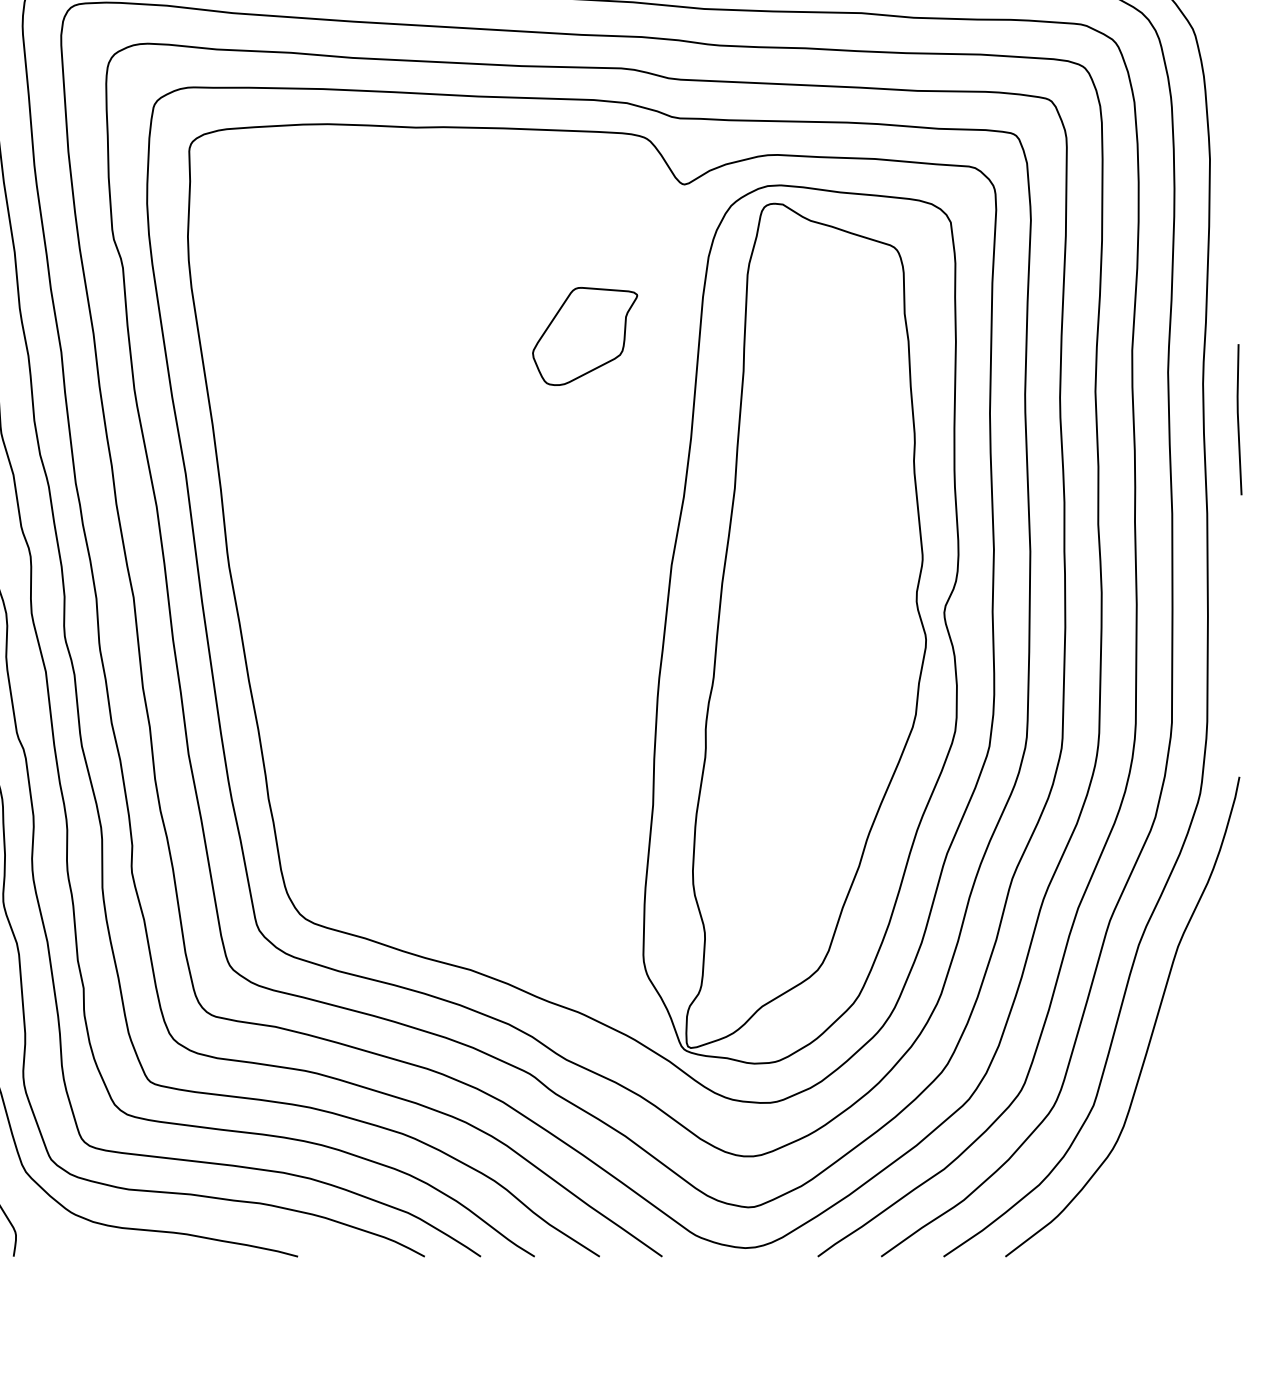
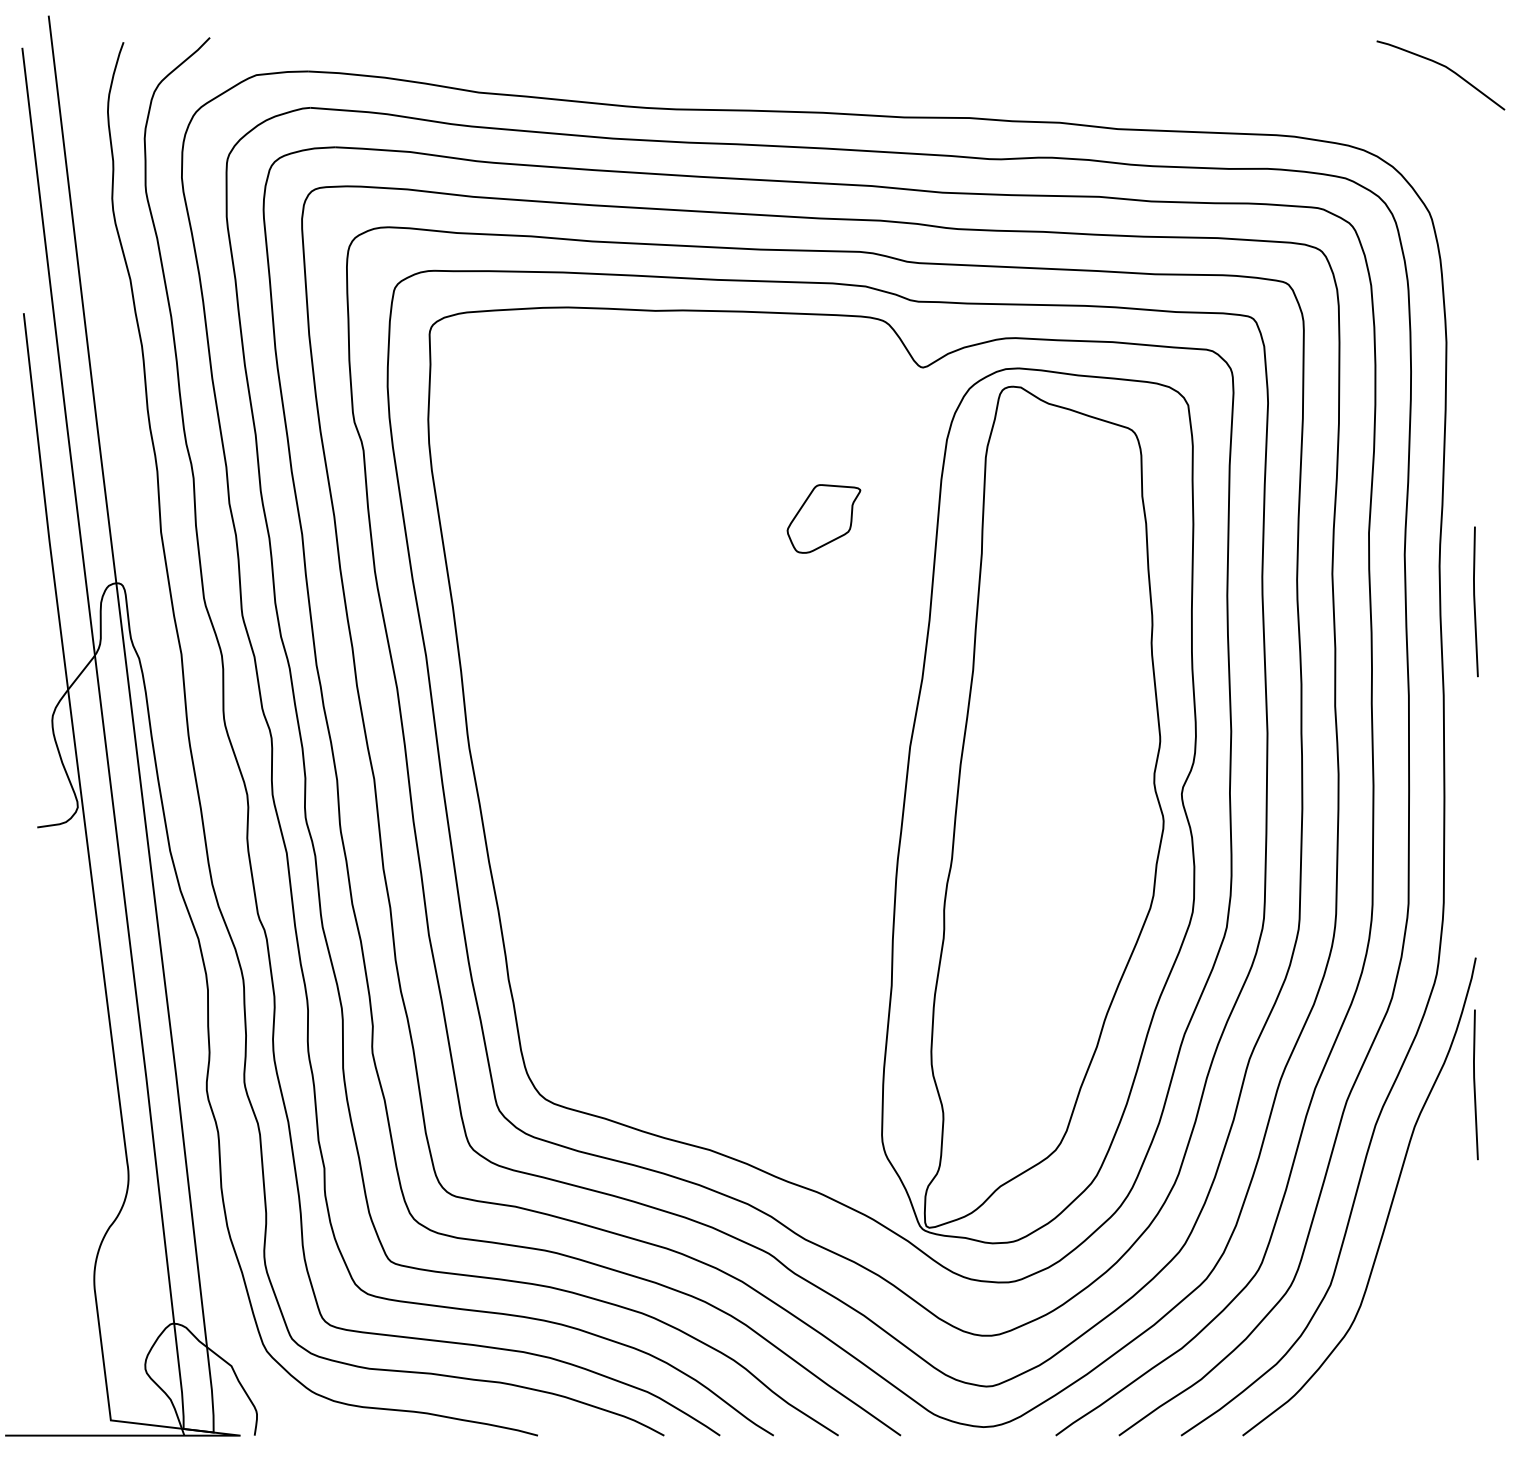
part: (584, 336) -> (823, 518), size x0.7
line: (1239, 904) -> (1475, 1084), added

